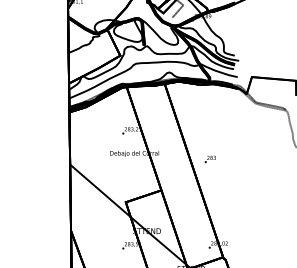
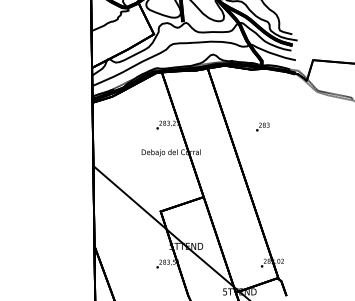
text: (209, 159) -> (261, 127), moved

